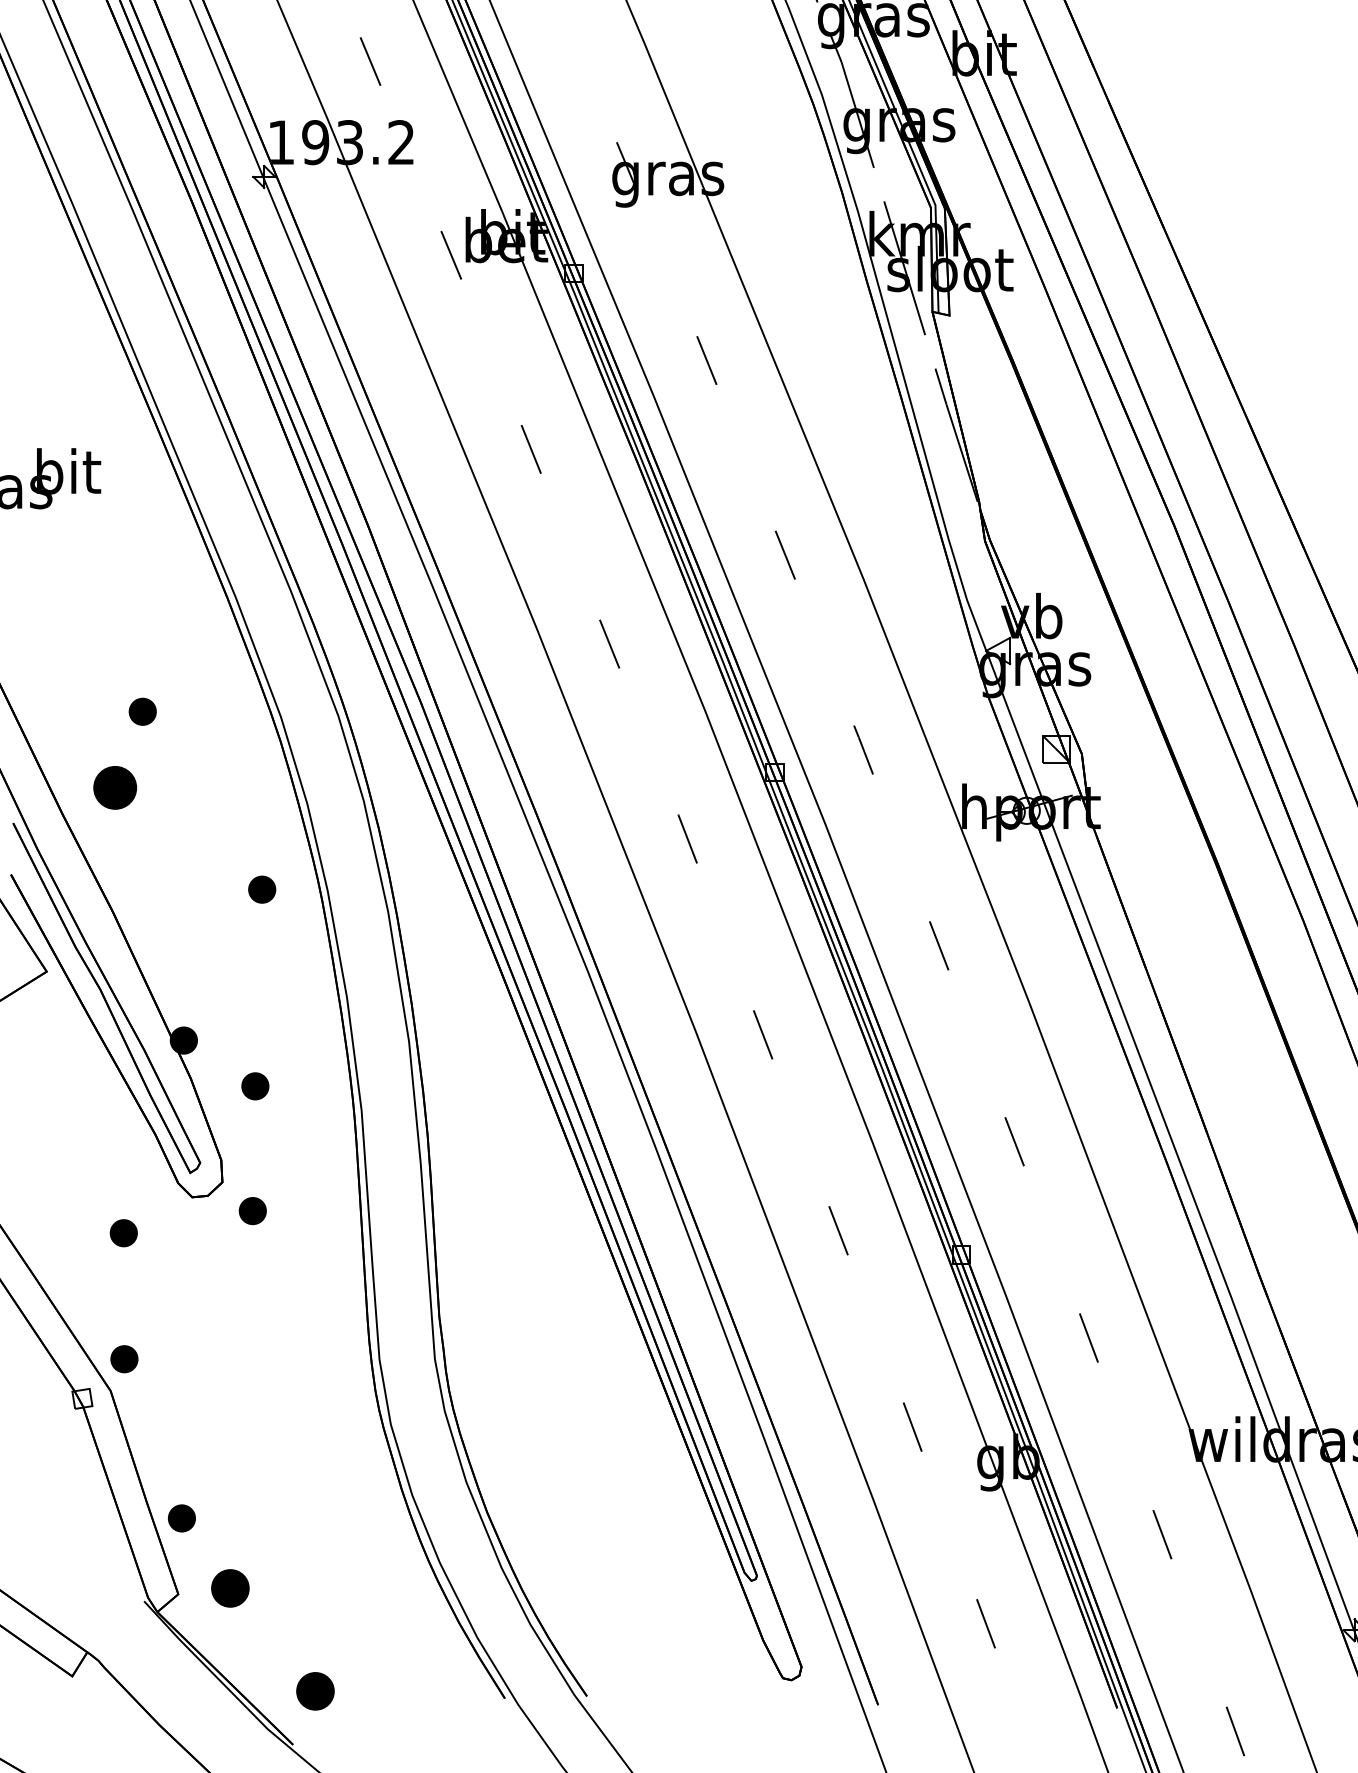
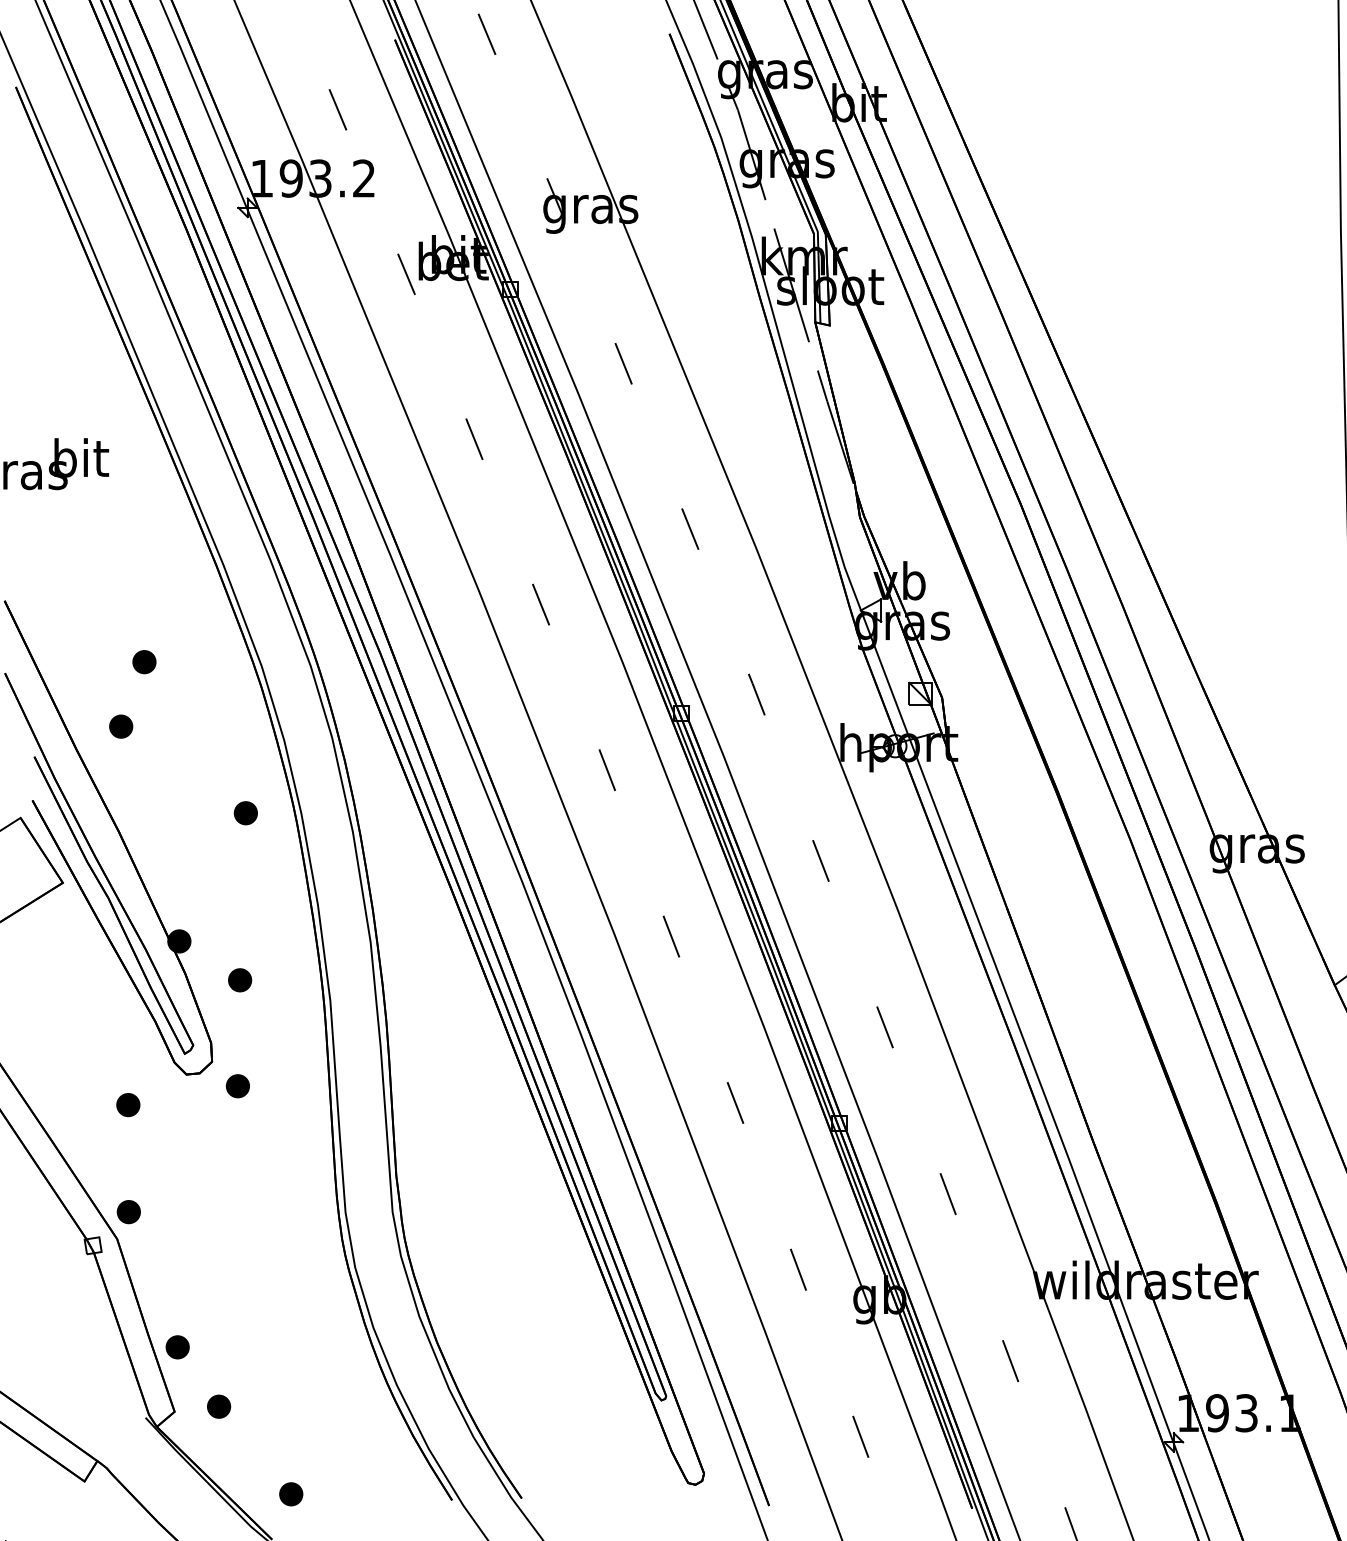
part: (115, 787) -> (121, 726), size x0.62
part: (231, 1588) -> (219, 1406), size x0.71
part: (315, 1691) -> (291, 1494), size x0.71

